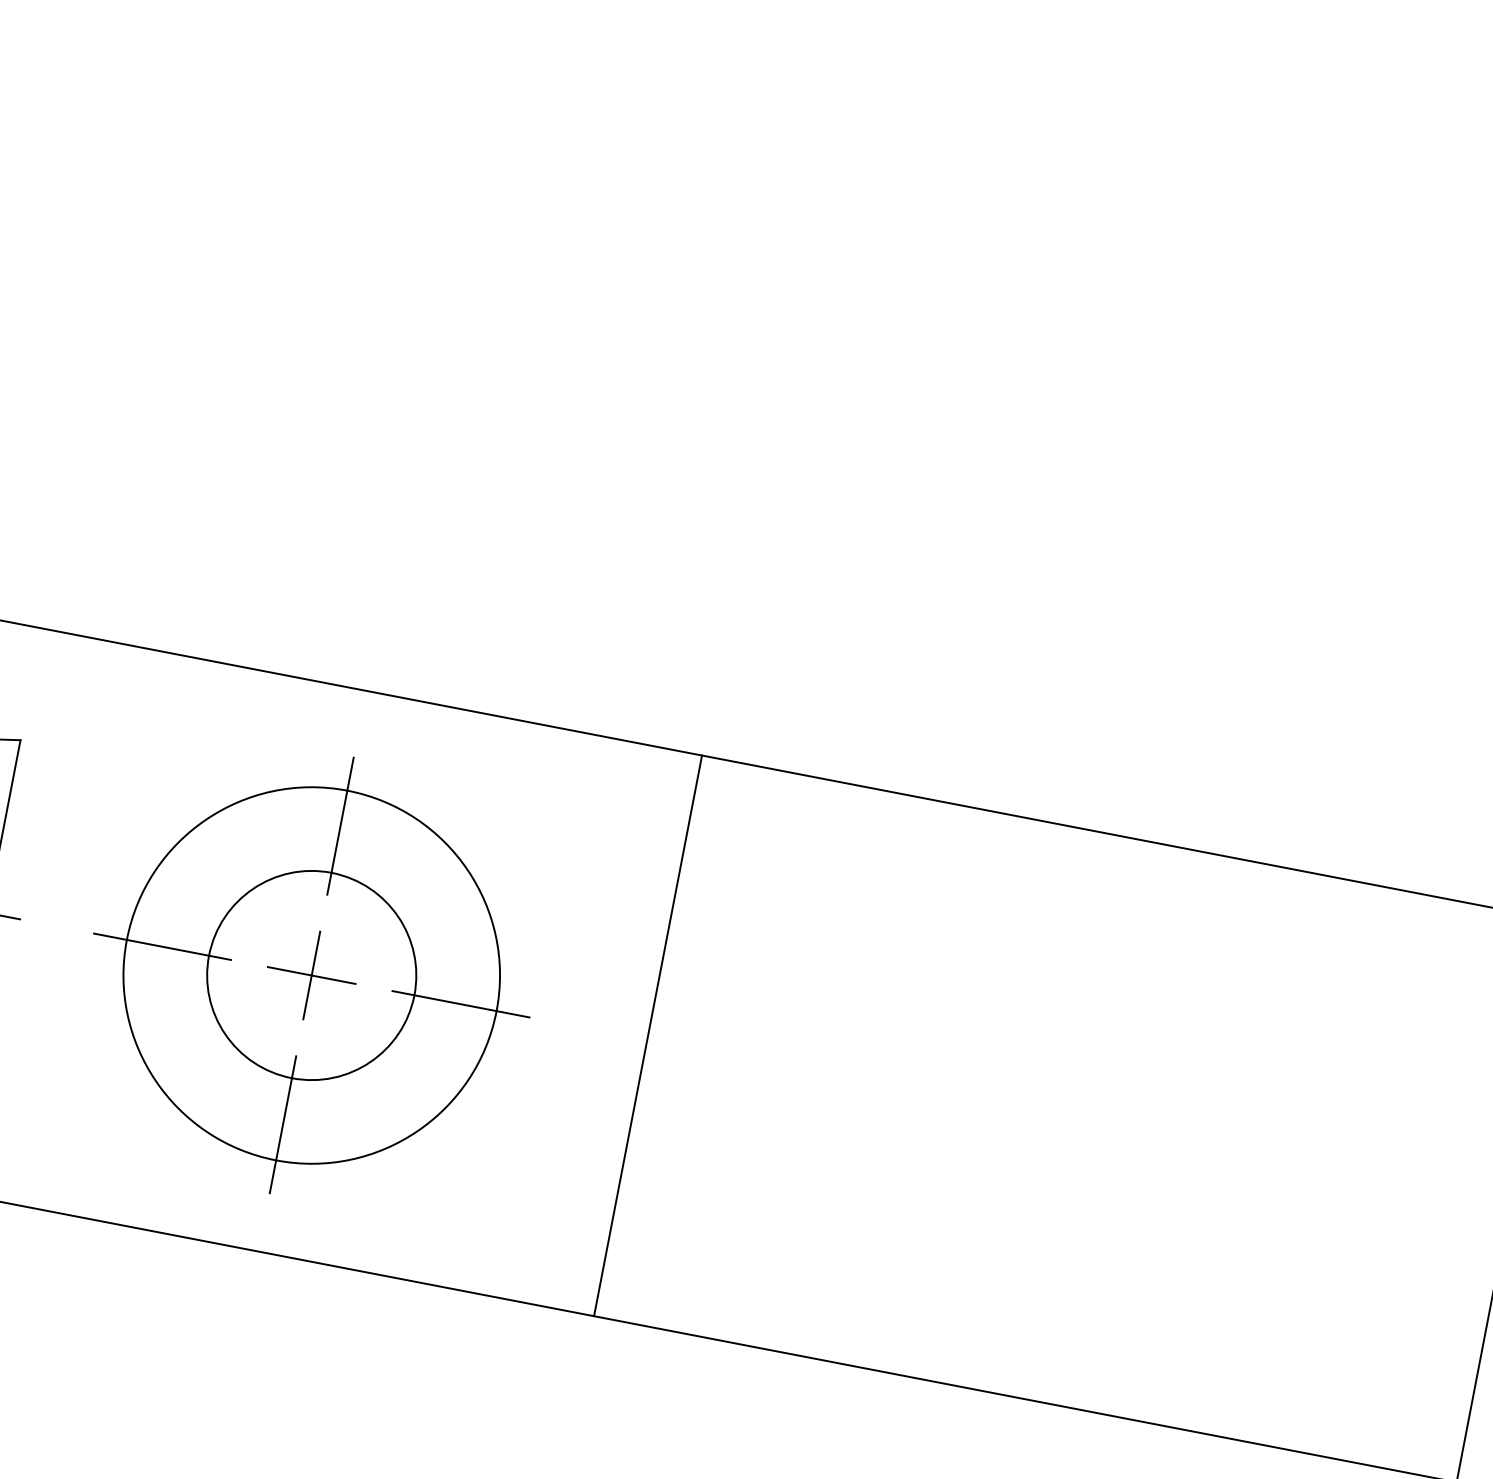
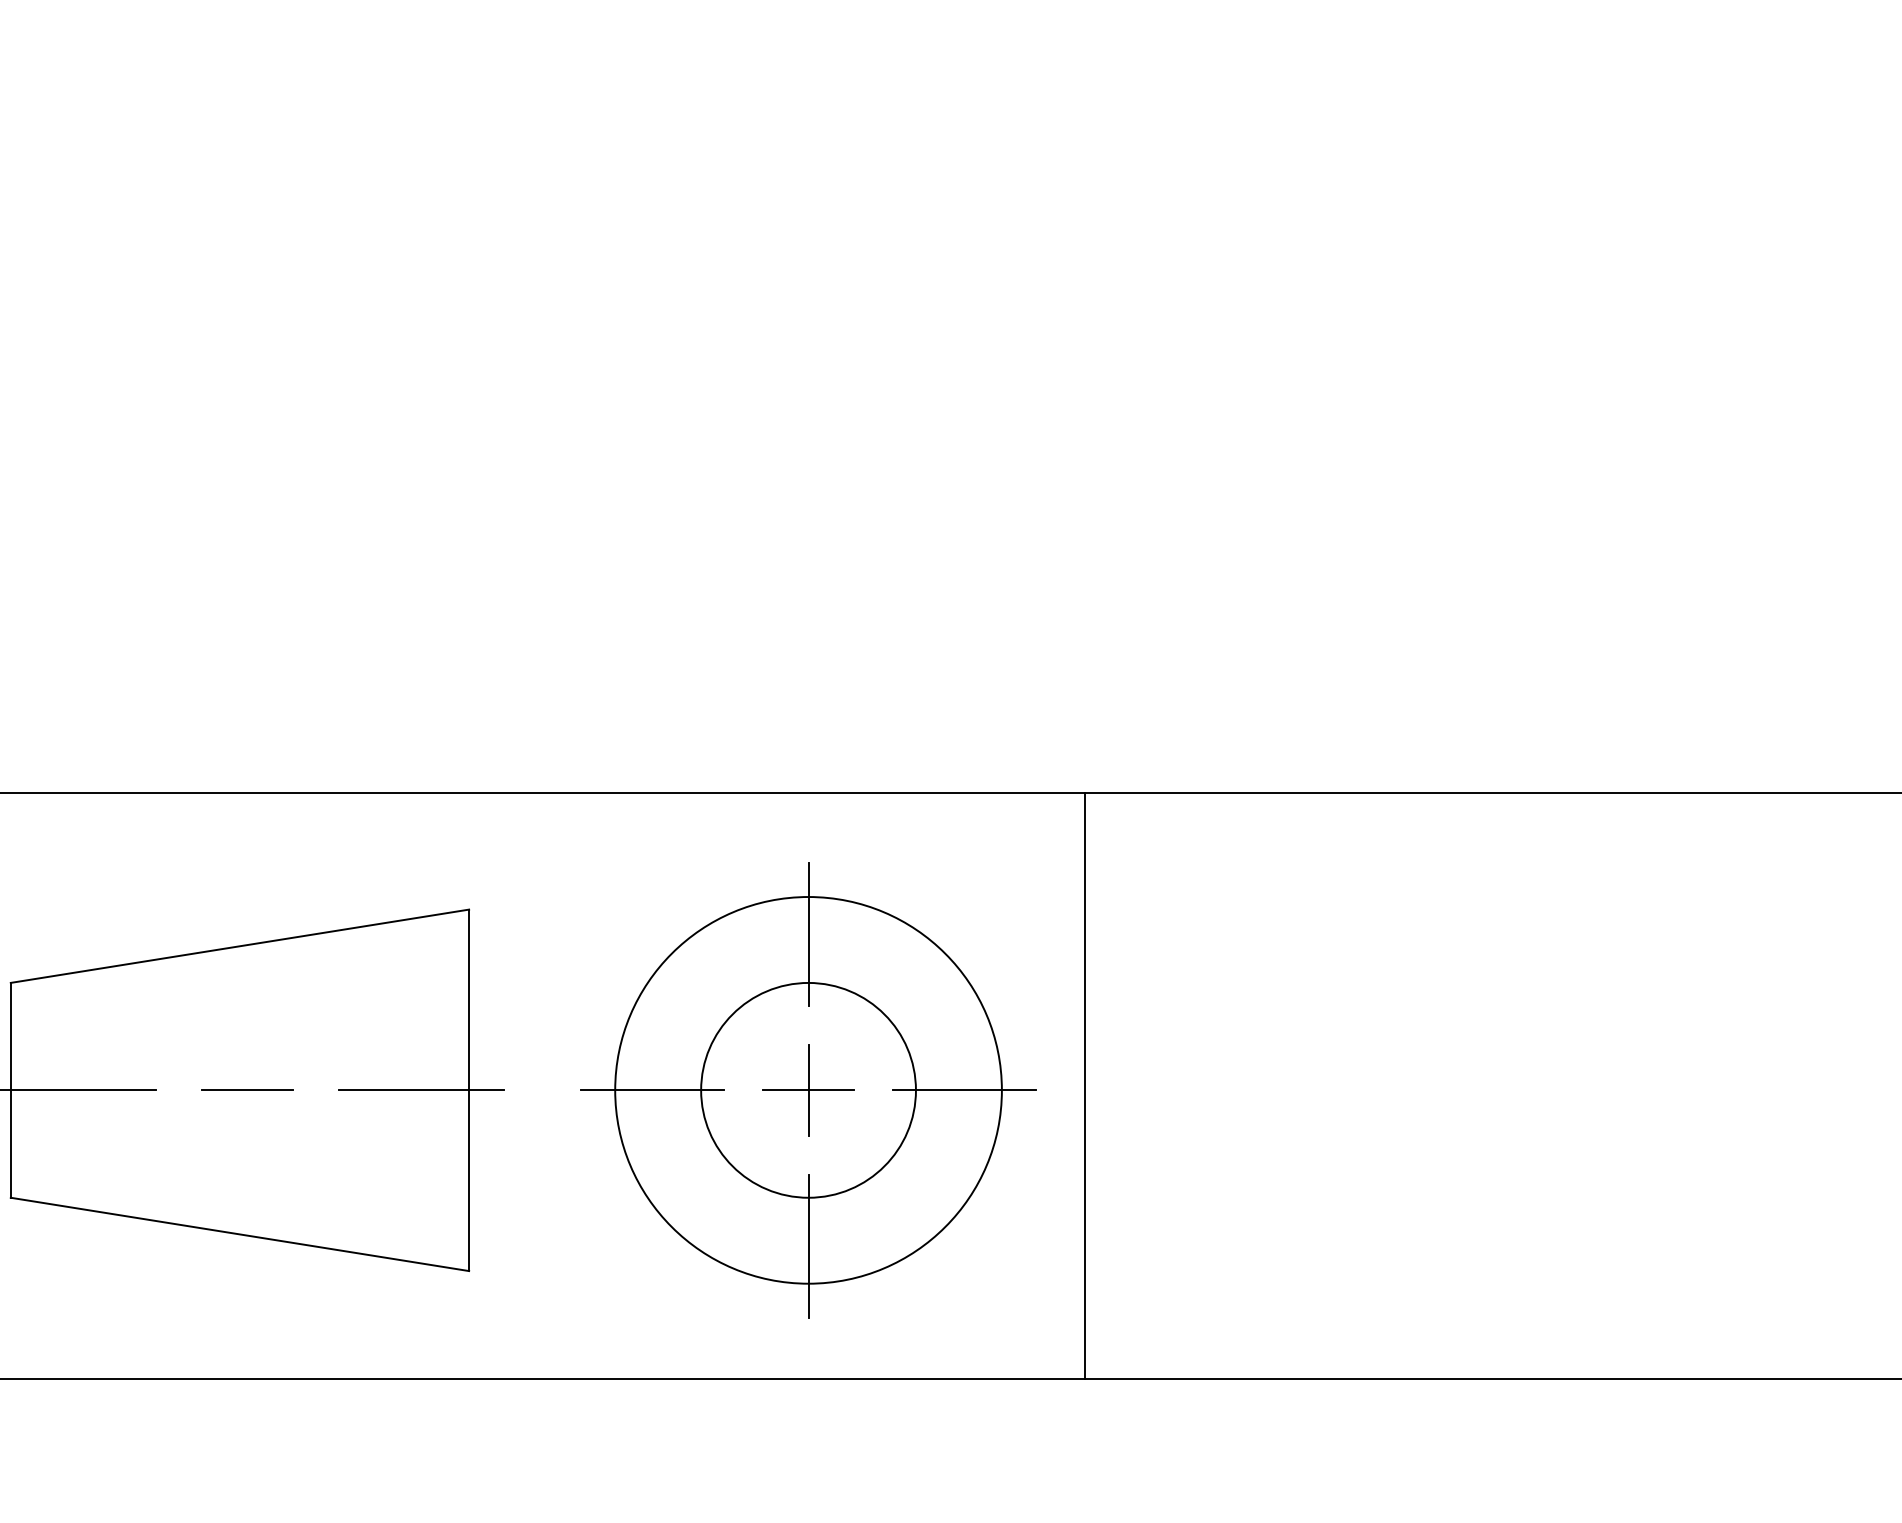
line: (648, 1035) -> (1085, 1085), moved

